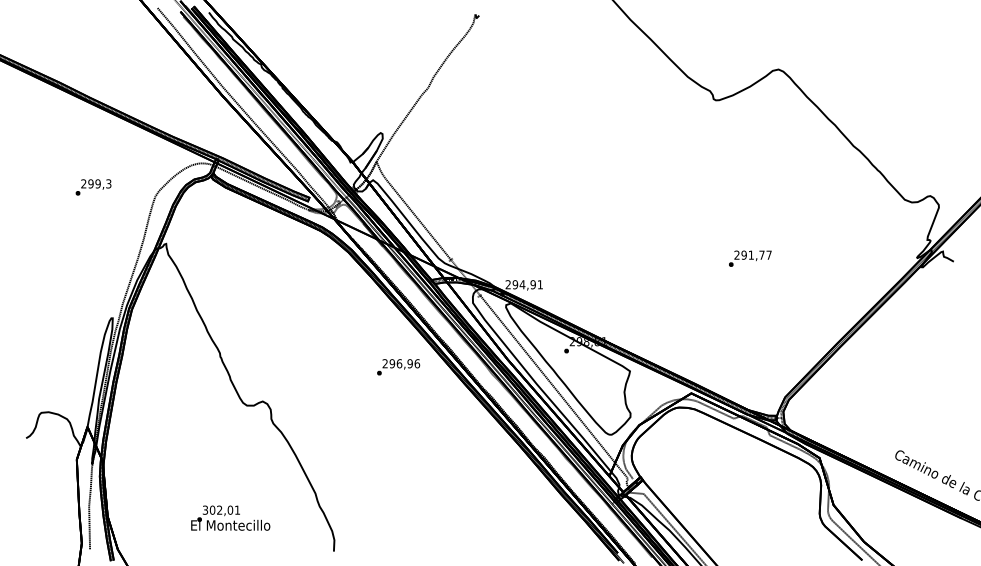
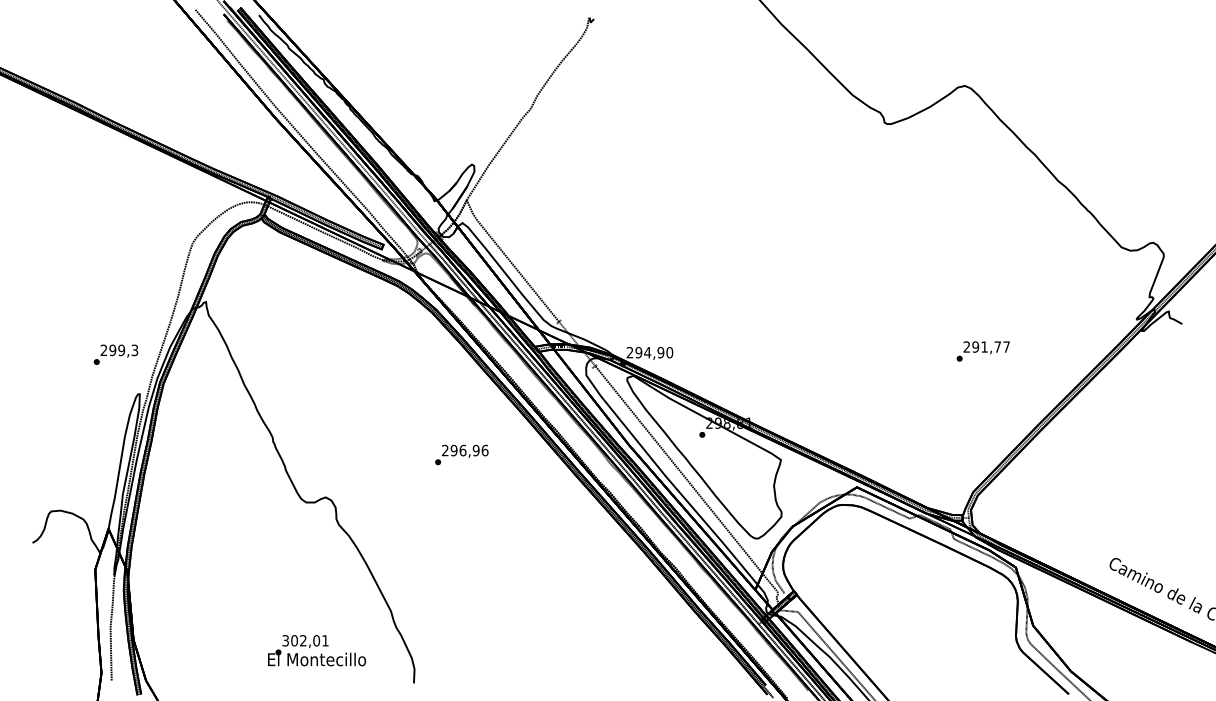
text: (93, 187) -> (115, 354), moved
text: (750, 258) -> (983, 351), moved
text: (540, 284) -> (669, 352), 294,91 -> 294,90
text: (398, 367) -> (461, 455), moved
text: (230, 517) -> (316, 649), moved

